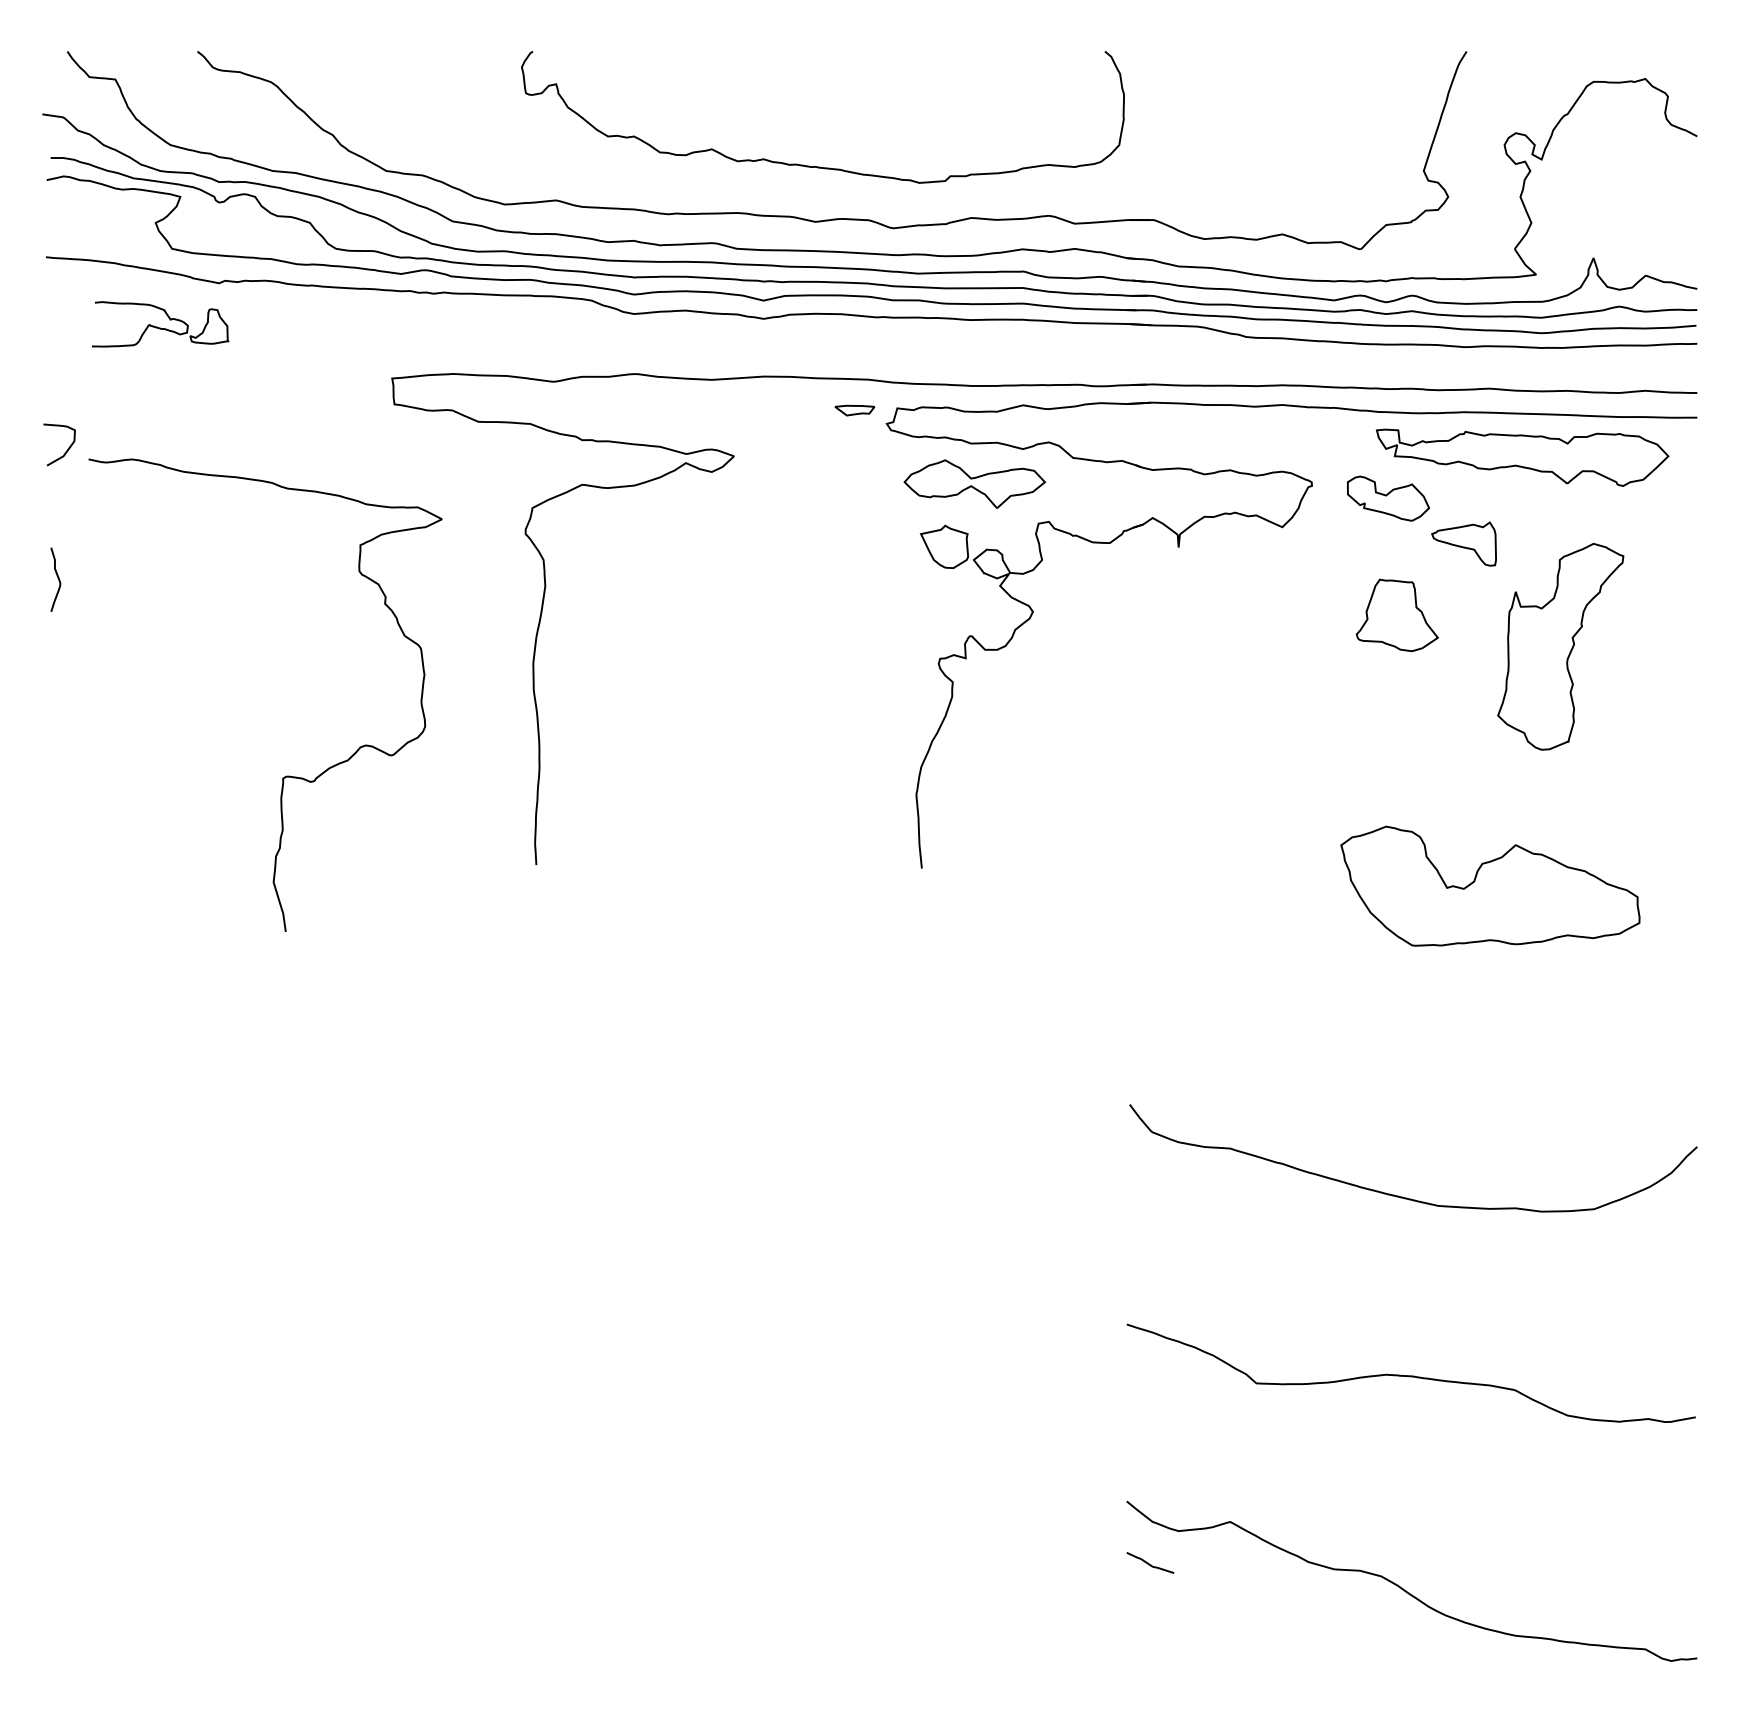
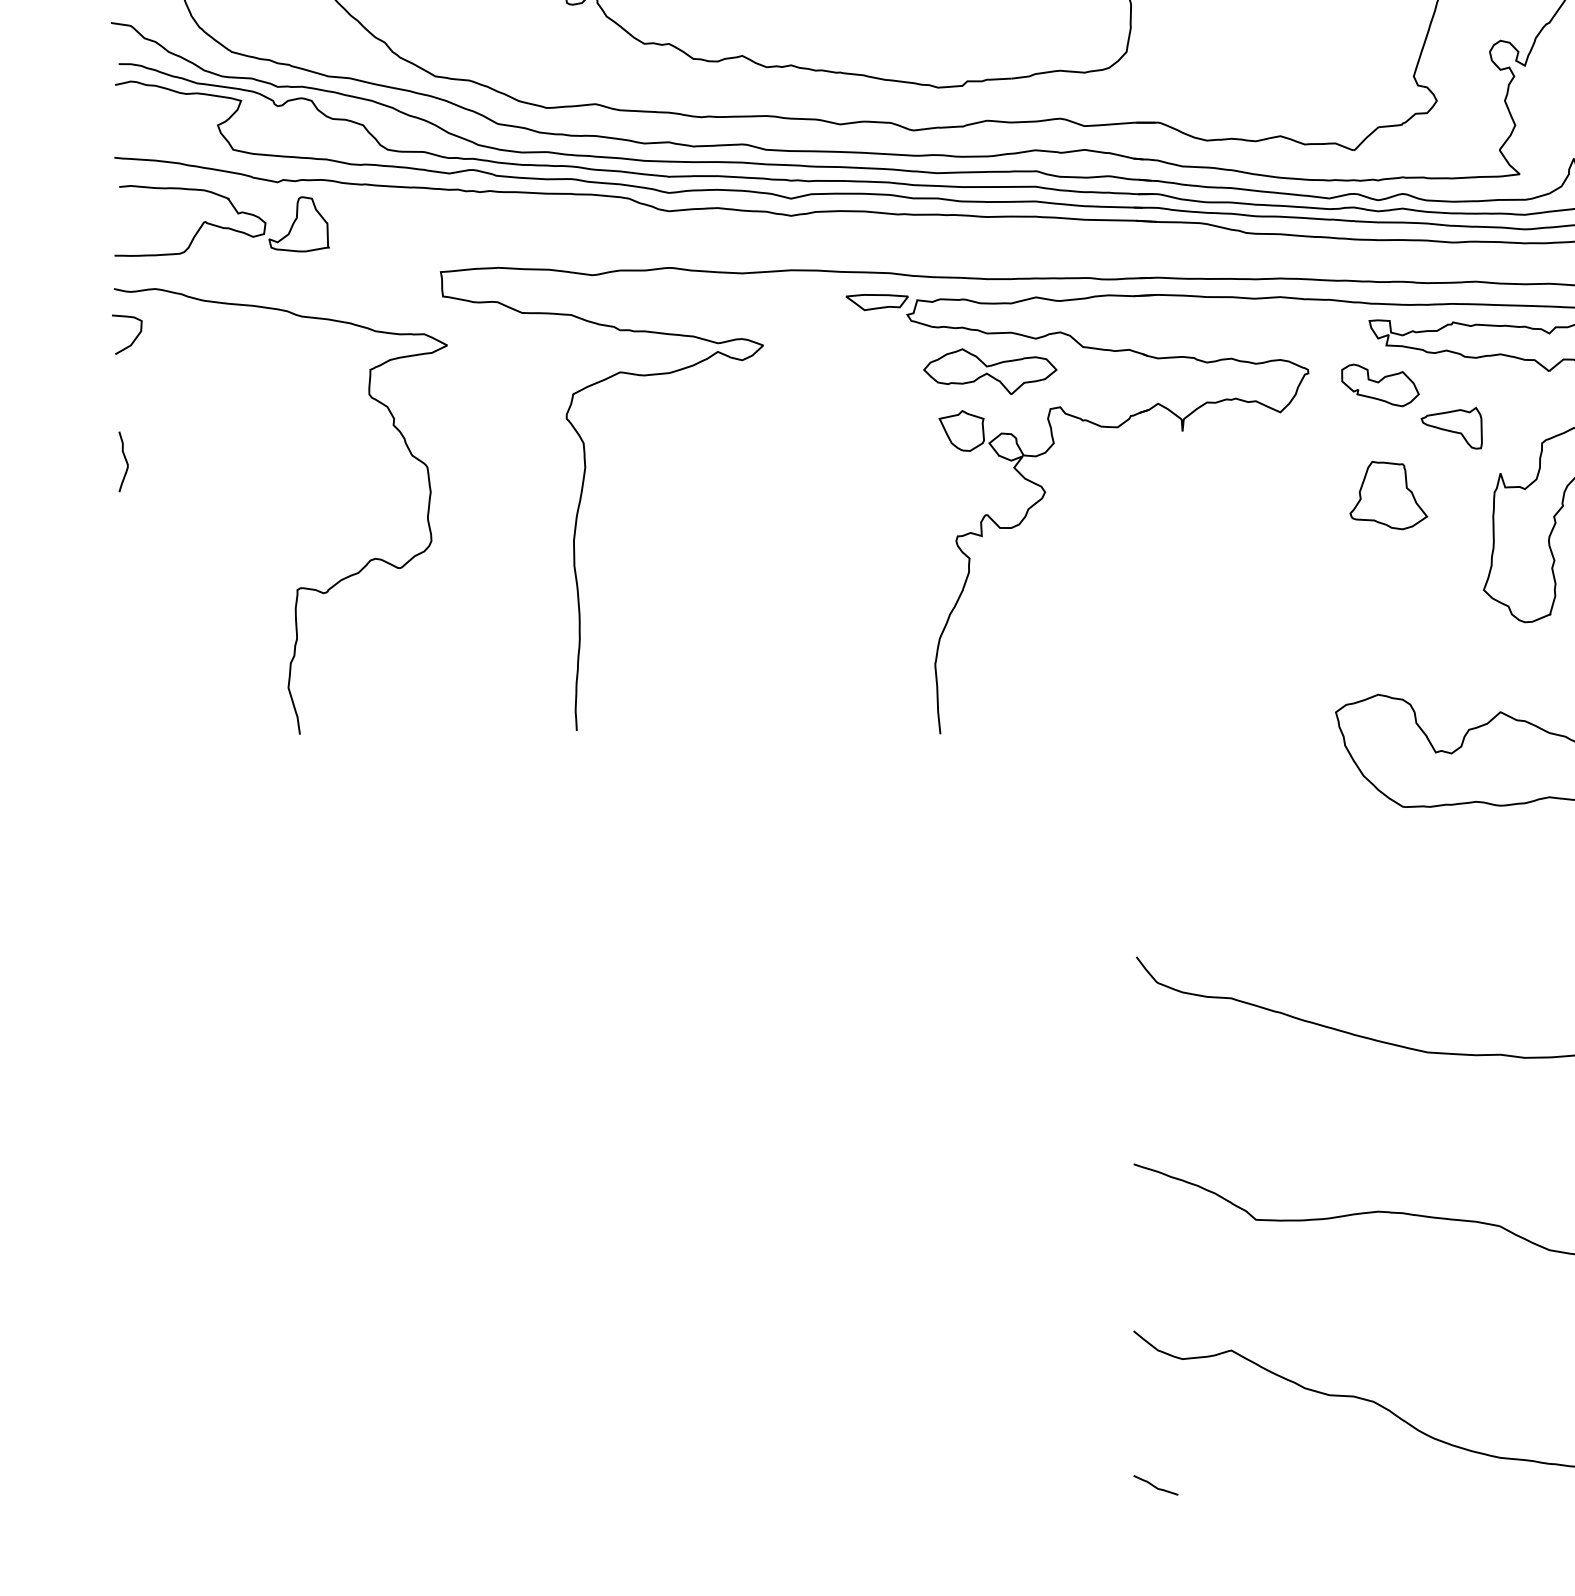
part: (160, 324) -> (222, 221), size x1.67
part: (854, 410) -> (876, 302), size x1.67
curve: (286, 775) -> (300, 587), moved
curve: (1149, 1563) -> (1155, 1485), moved

